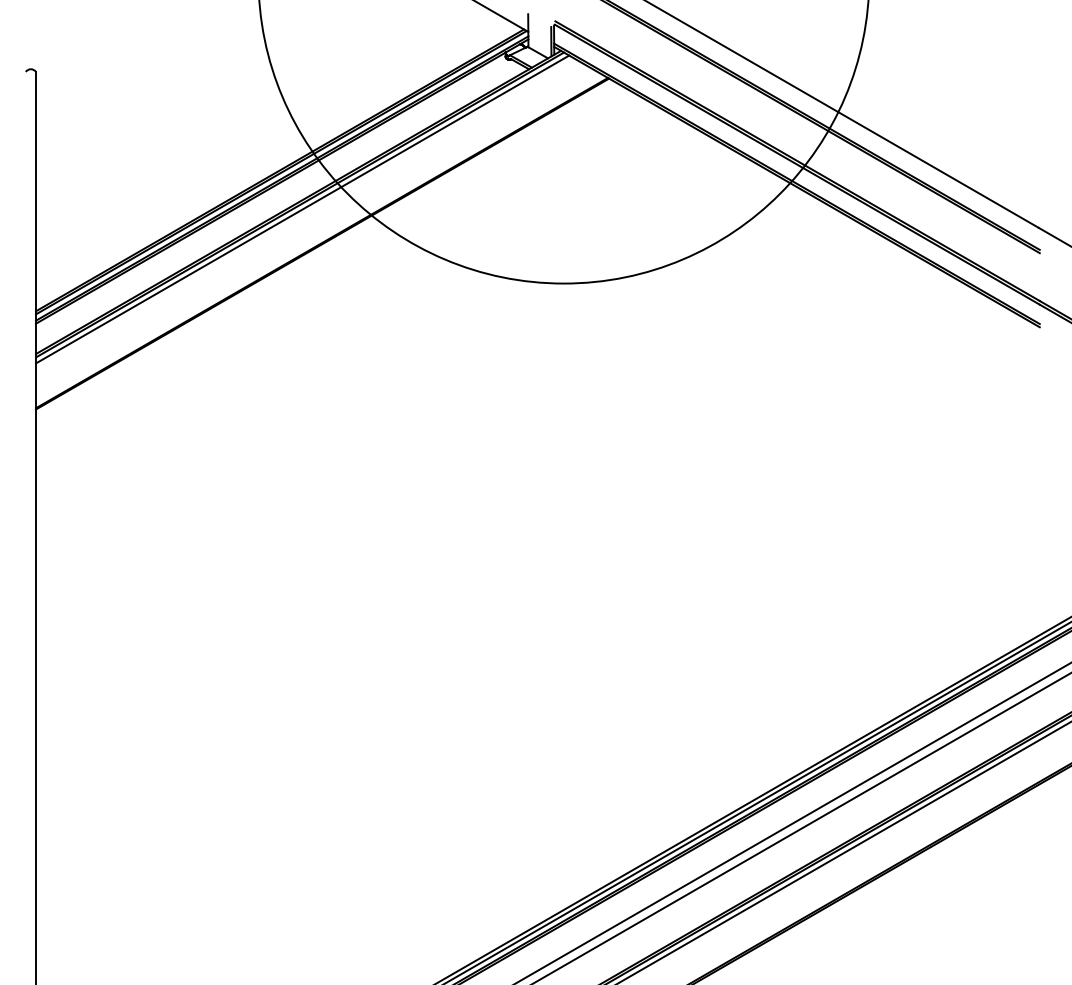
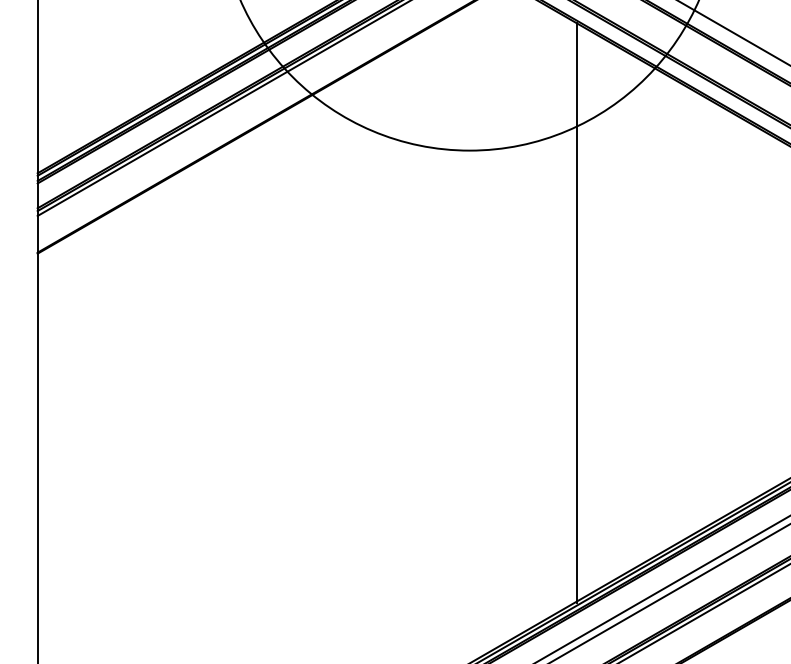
line: (695, 481) -> (577, 312), added

